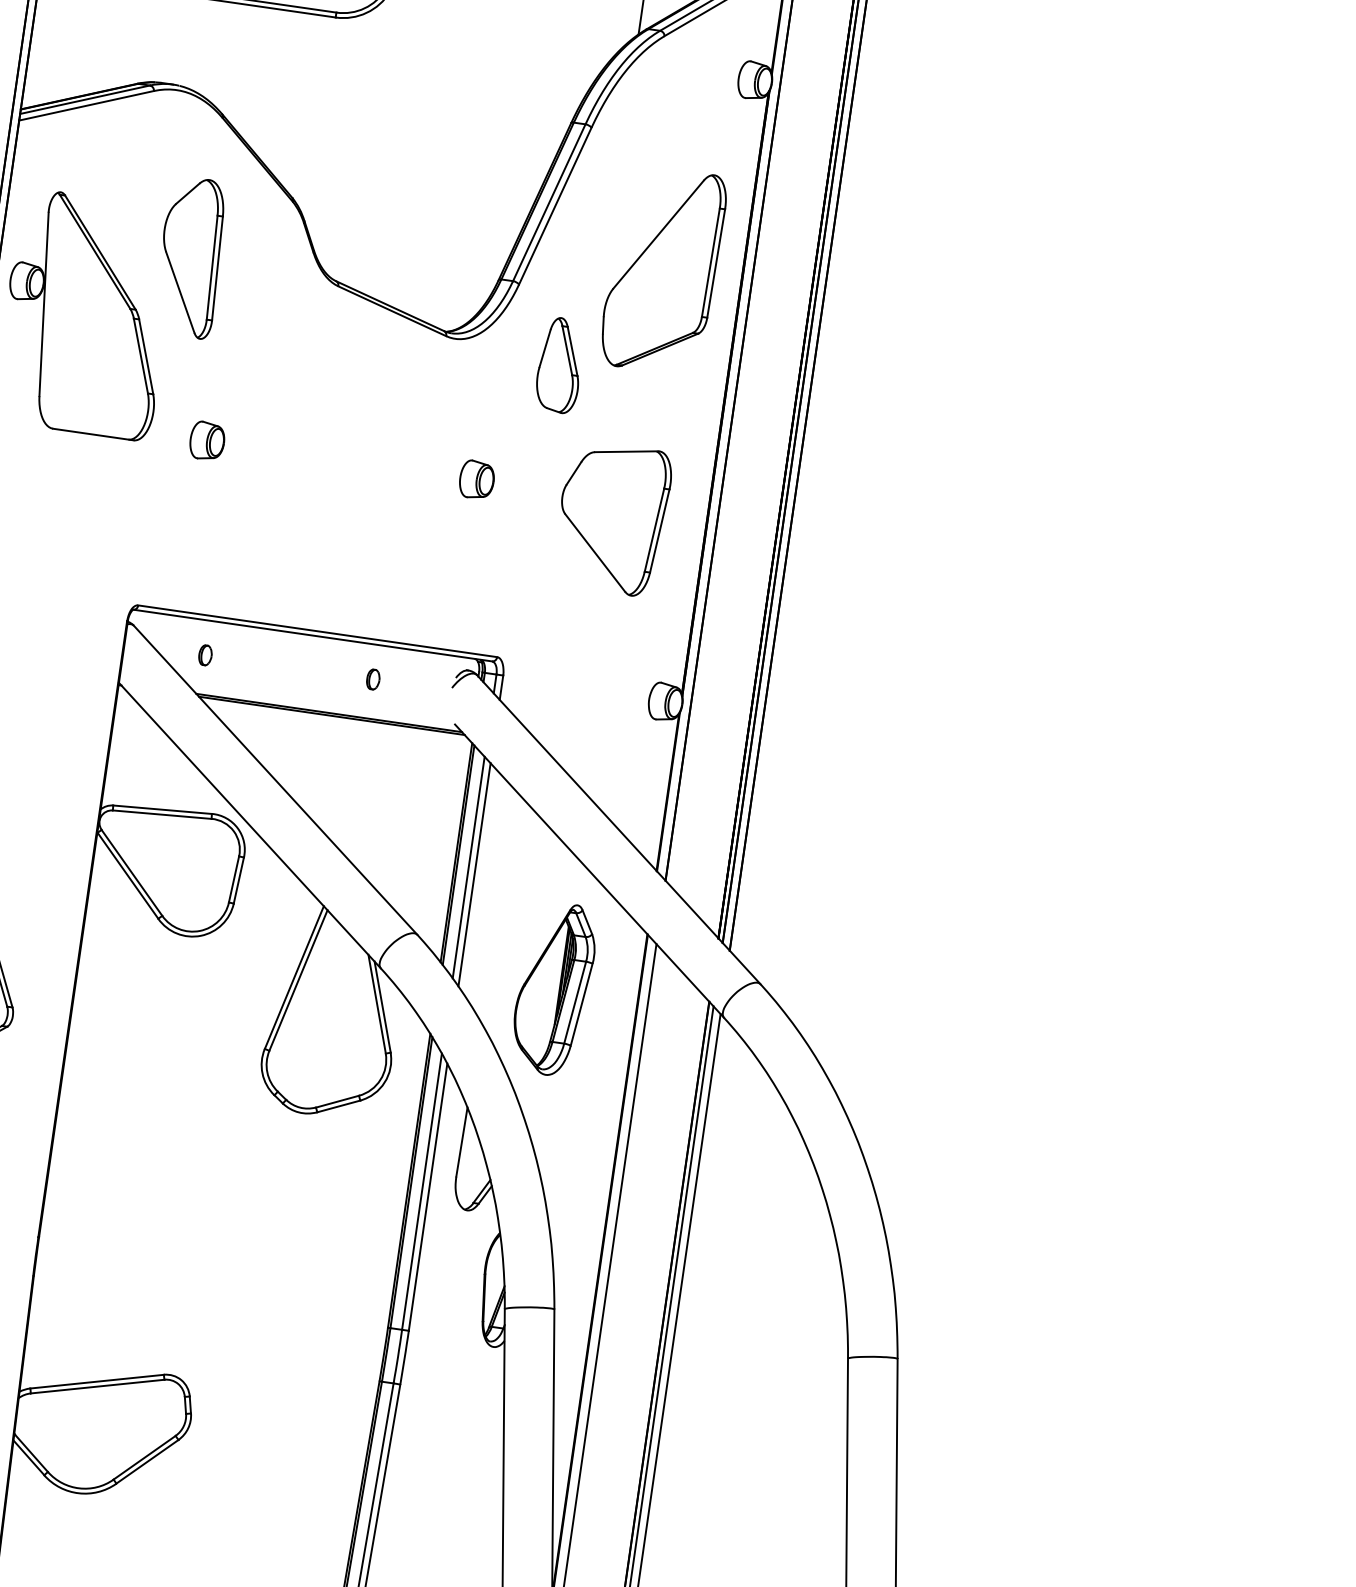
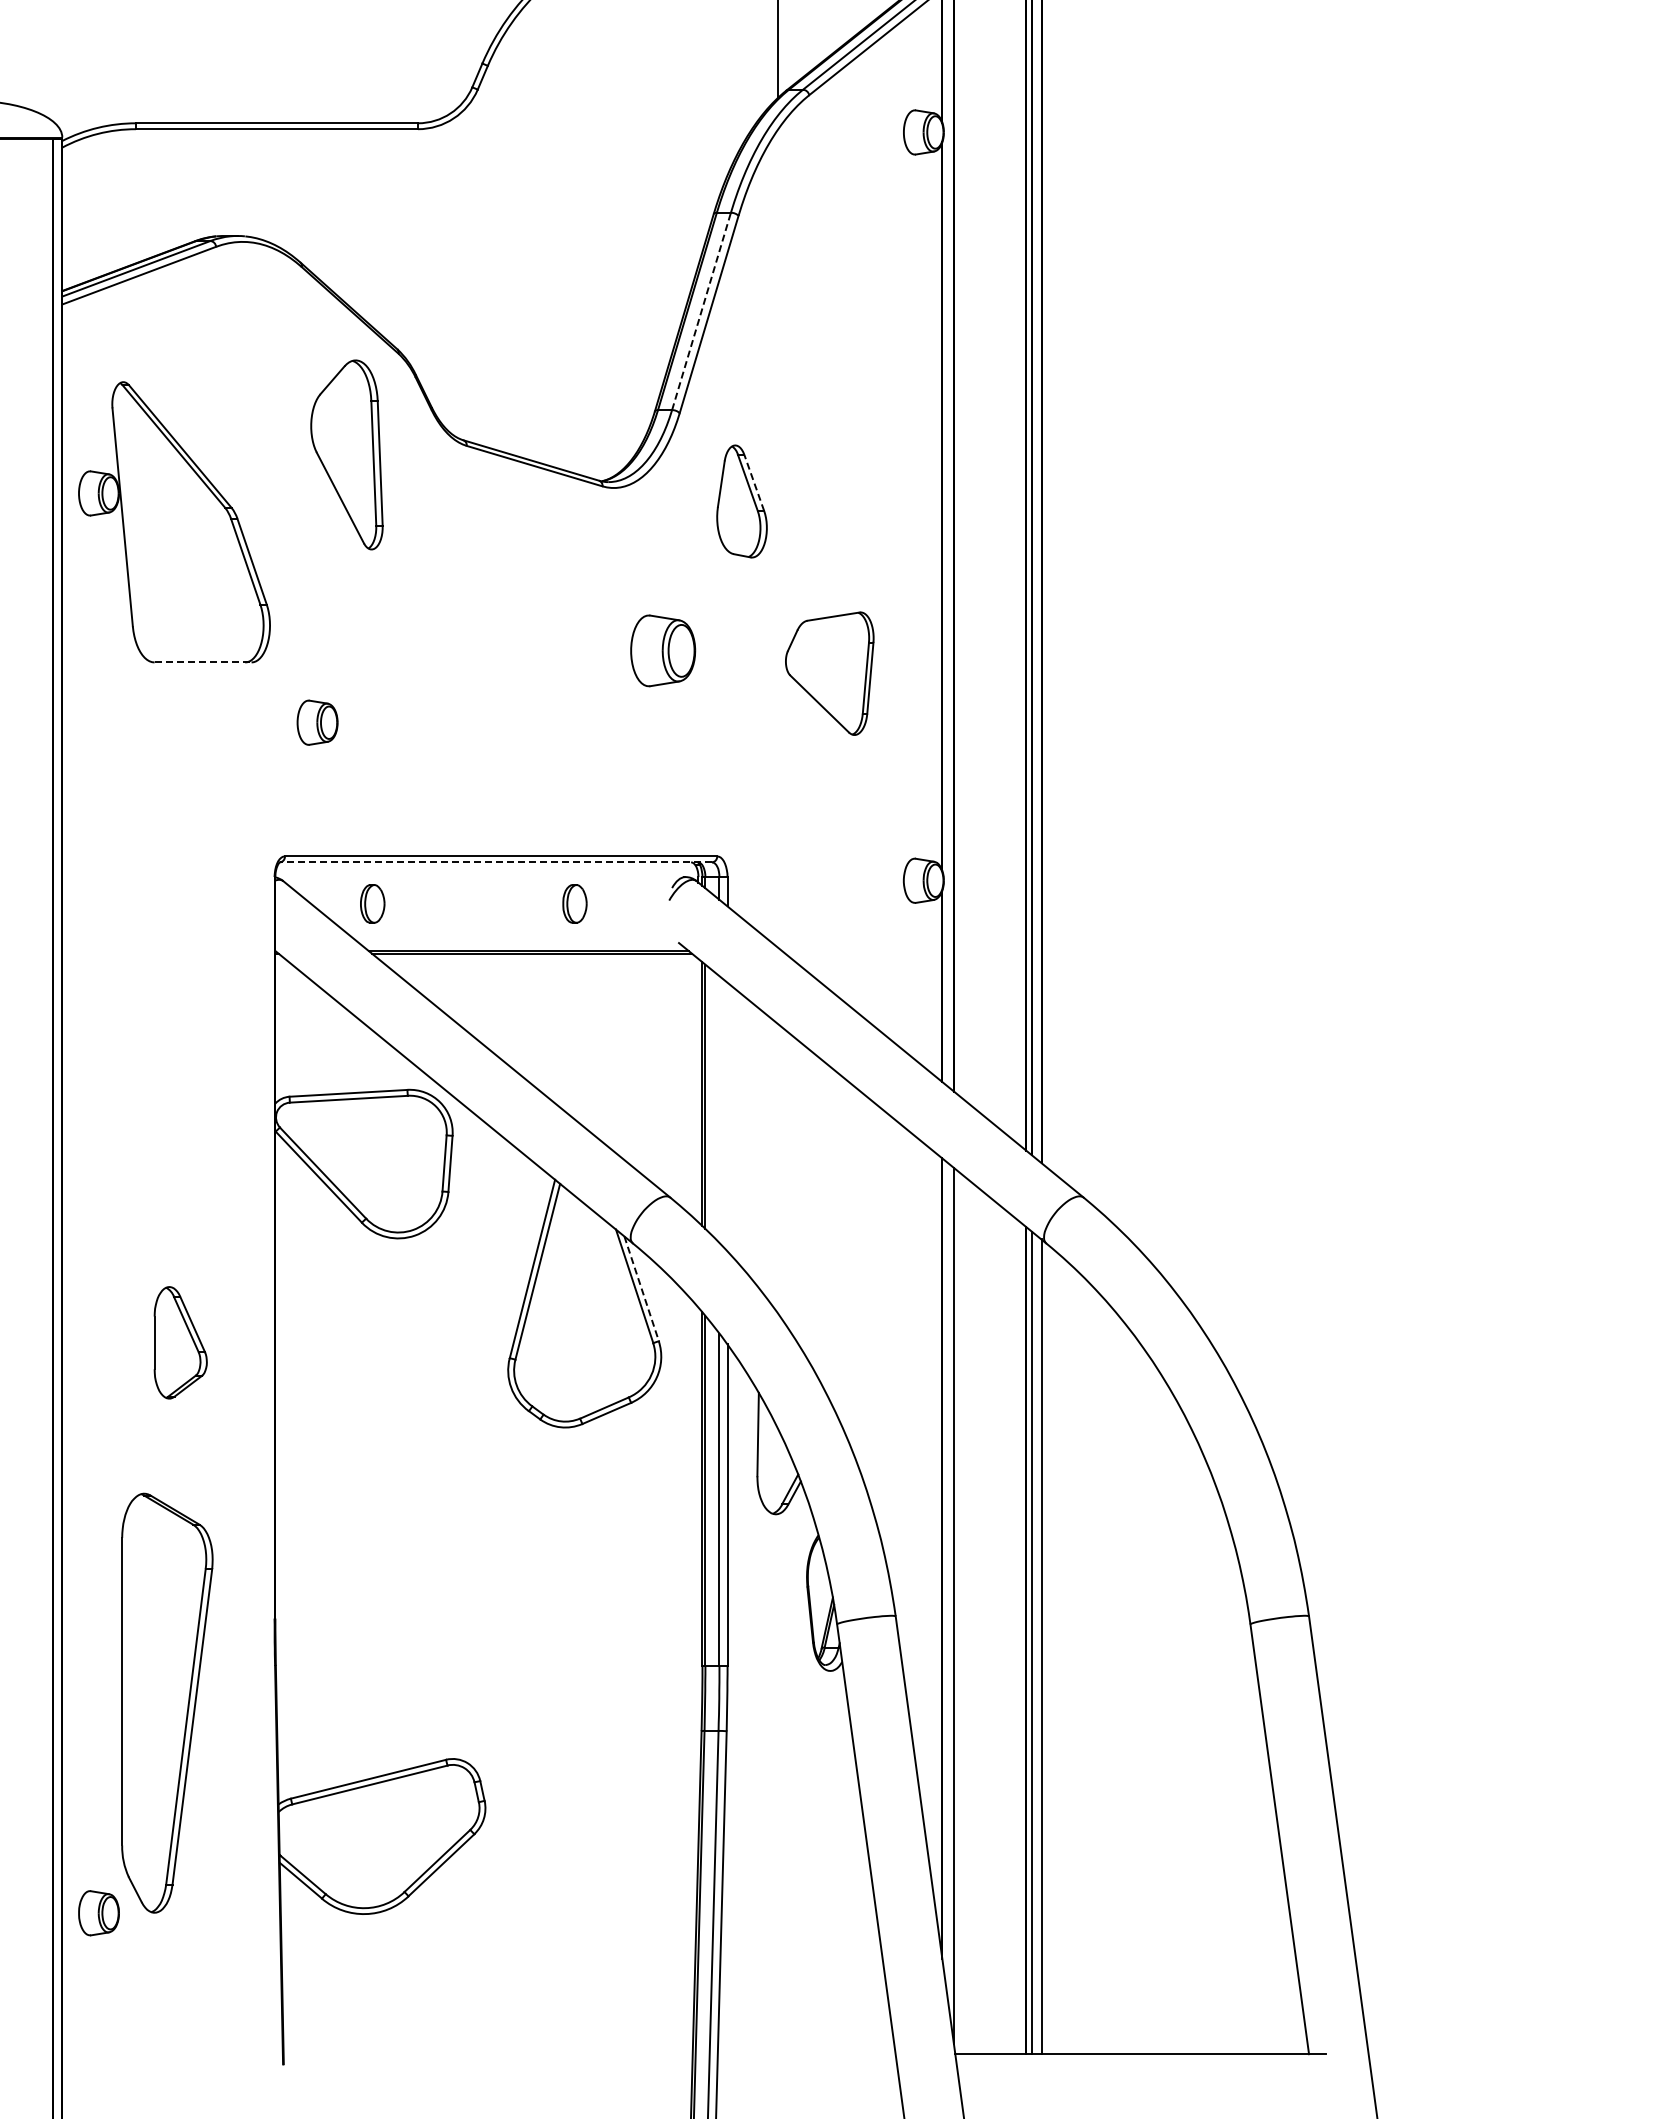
line: (549, 202) -> (701, 311), solid -> dashed
part: (190, 257) -> (346, 454), moved
part: (663, 270) -> (847, 371), removed
line: (572, 351) -> (754, 482), solid -> dashed
line: (93, 434) -> (203, 662), solid -> dashed
part: (207, 440) -> (317, 722), moved
part: (477, 479) -> (663, 650), size x1.6
part: (612, 518) -> (829, 673), size x0.7
line: (312, 635) -> (495, 862), solid -> dashed
part: (205, 654) -> (372, 903), size x1.6
part: (373, 679) -> (574, 903), size x1.6
line: (468, 867) -> (719, 1109), removed
line: (474, 874) -> (727, 1116), removed
part: (553, 988) -> (840, 1237), removed
line: (382, 1007) -> (641, 1289), solid -> dashed

